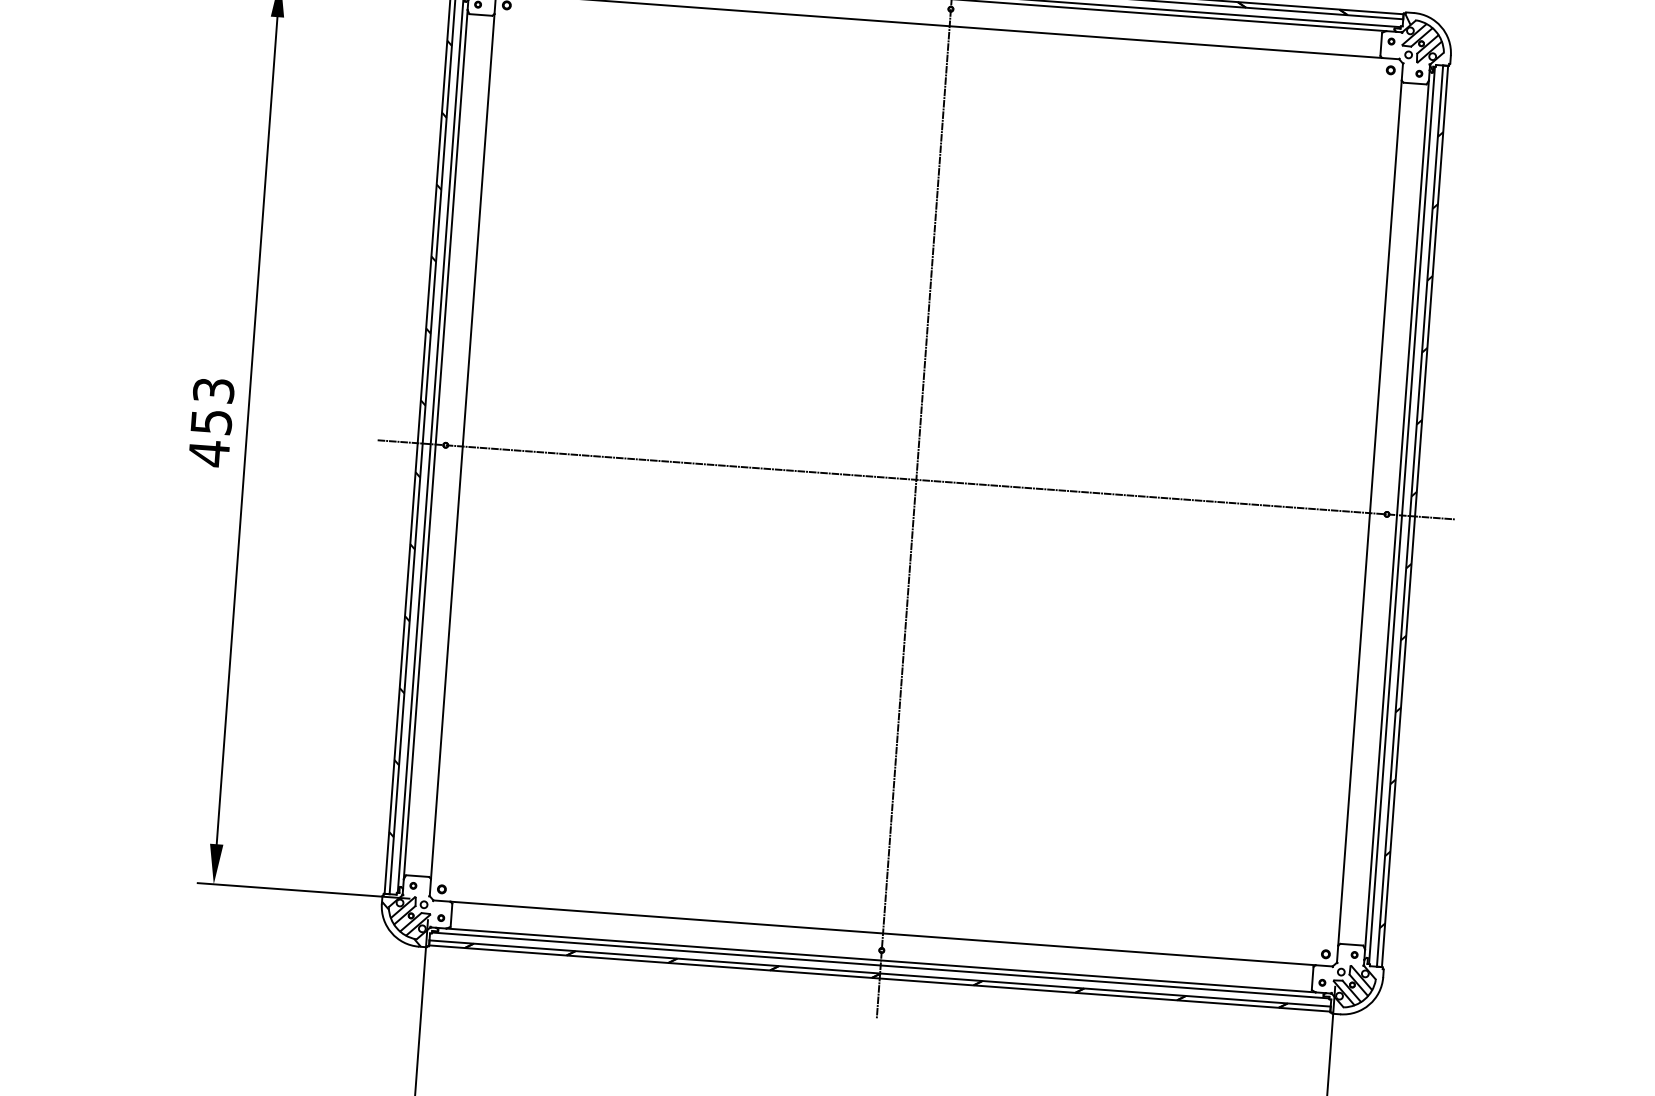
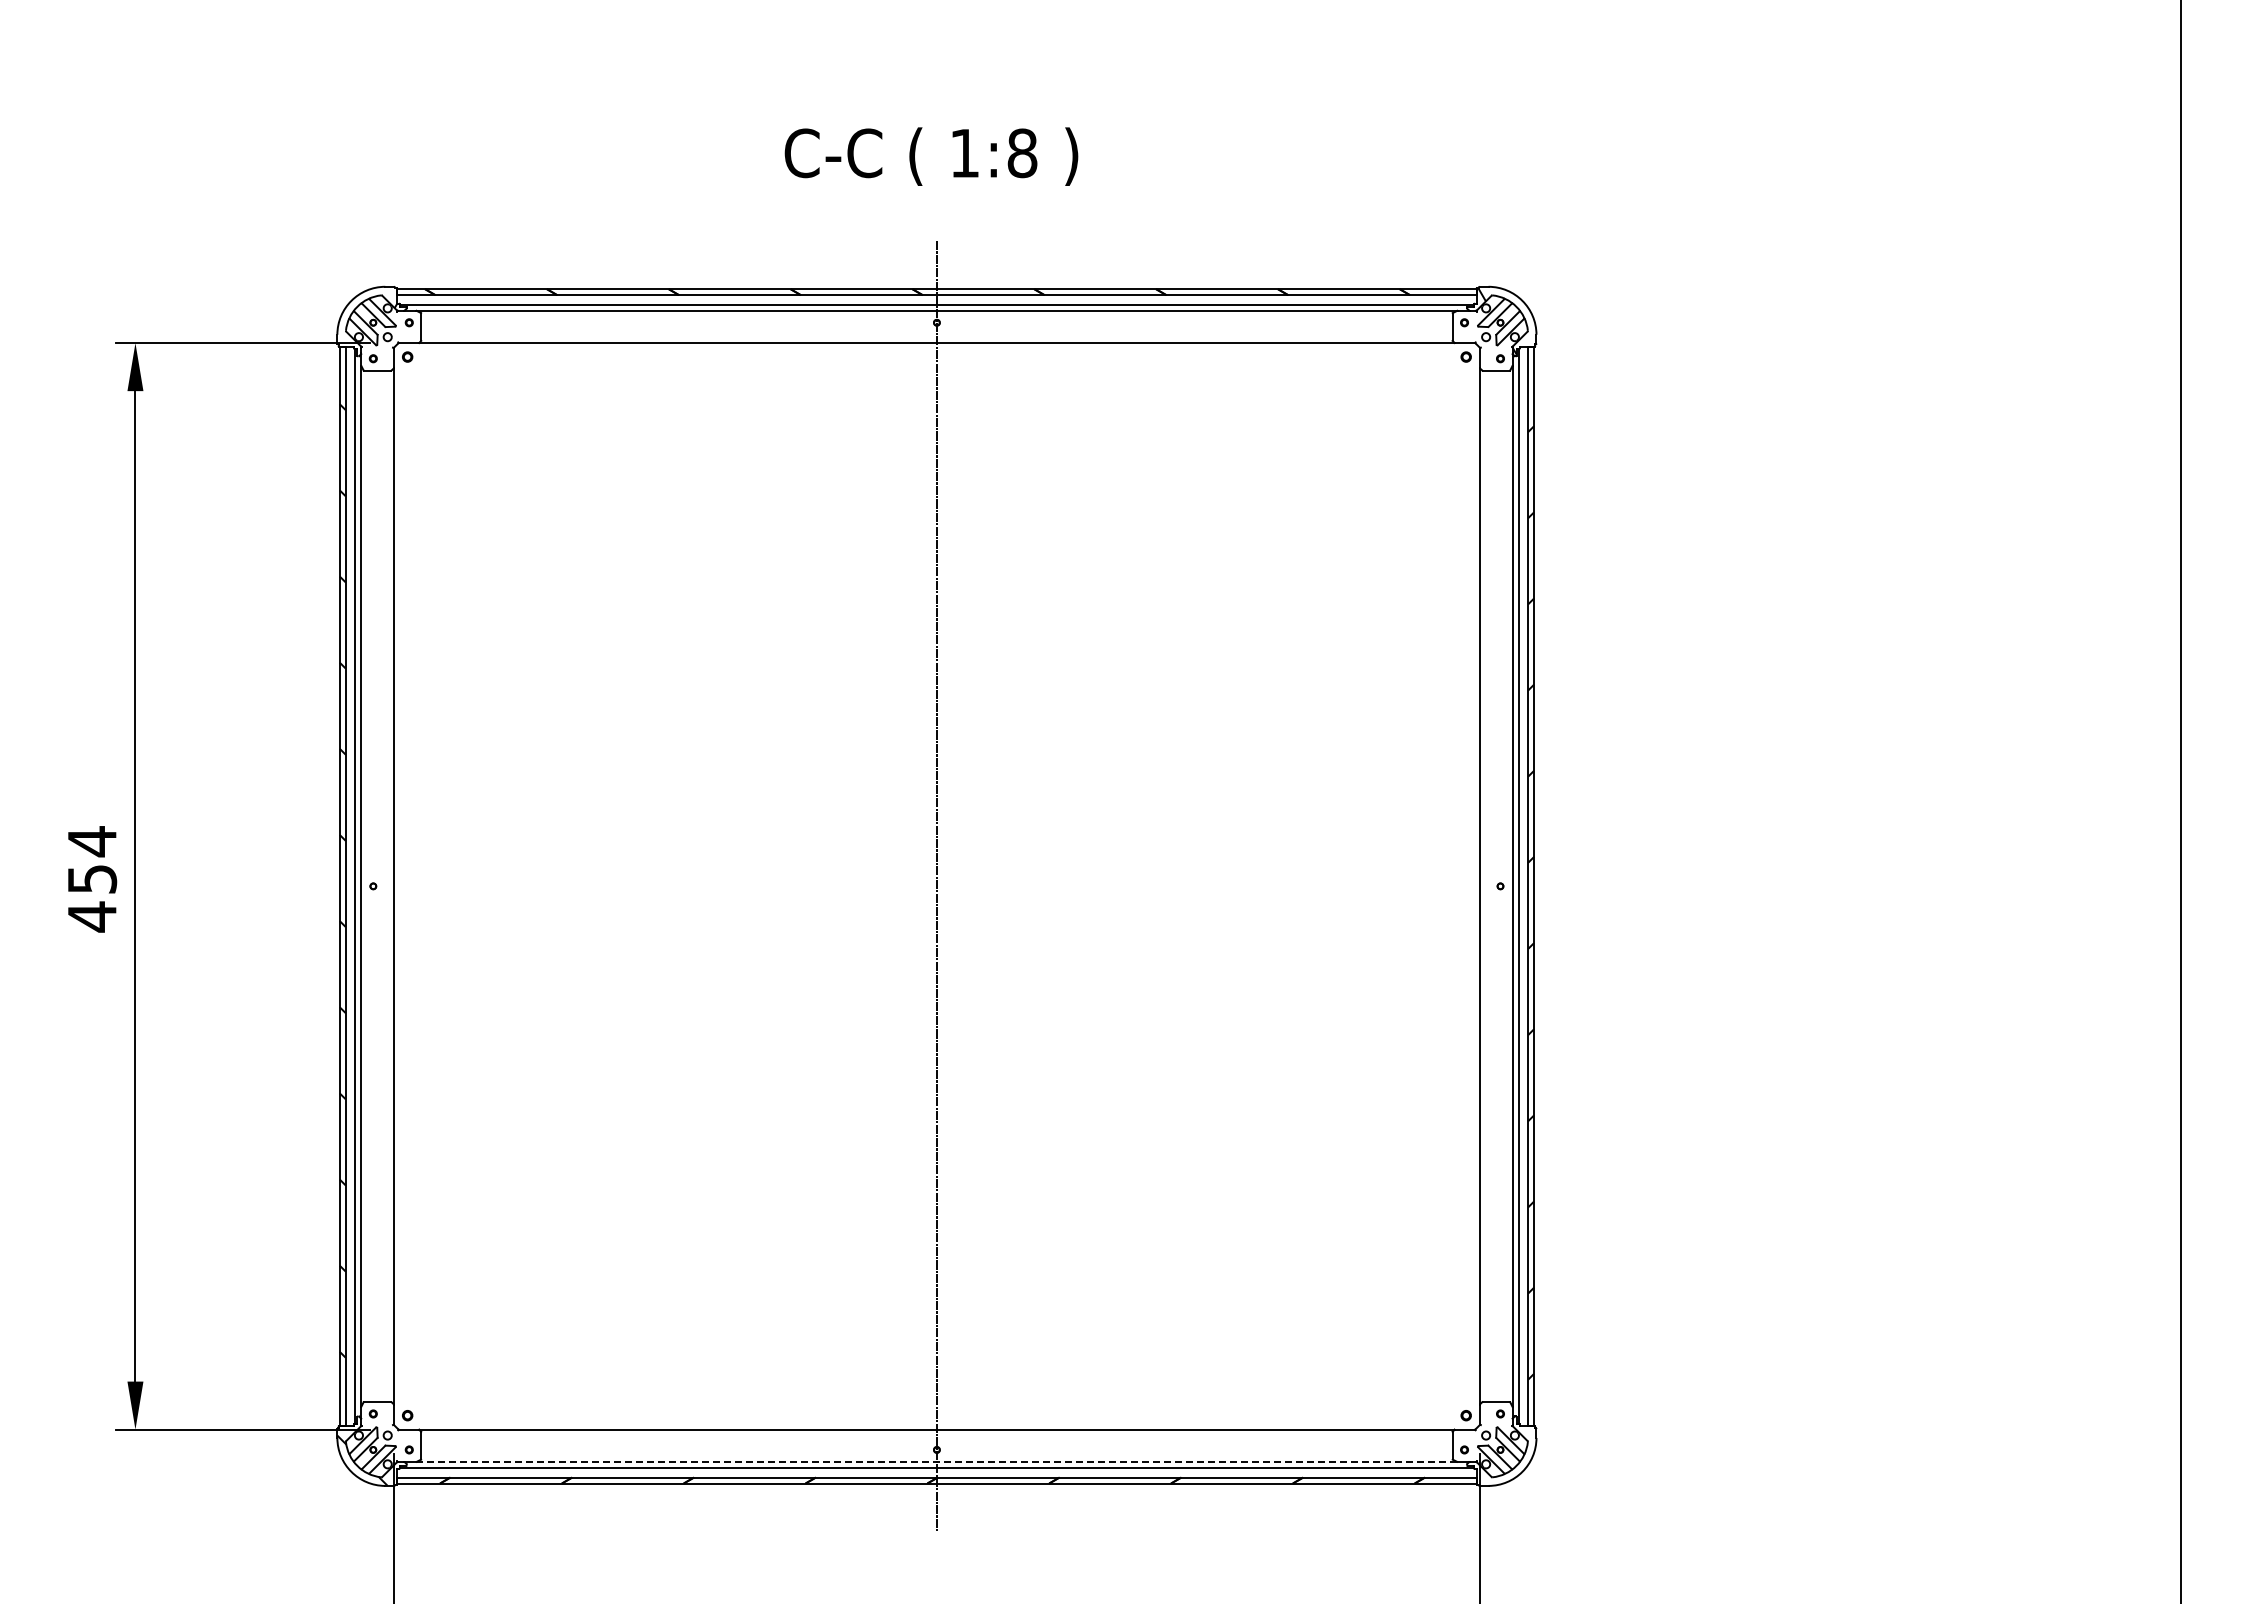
text: (213, 390) -> (92, 841), 453 -> 454
line: (916, 479) -> (936, 886), removed
line: (880, 960) -> (936, 1461), solid -> dashed

